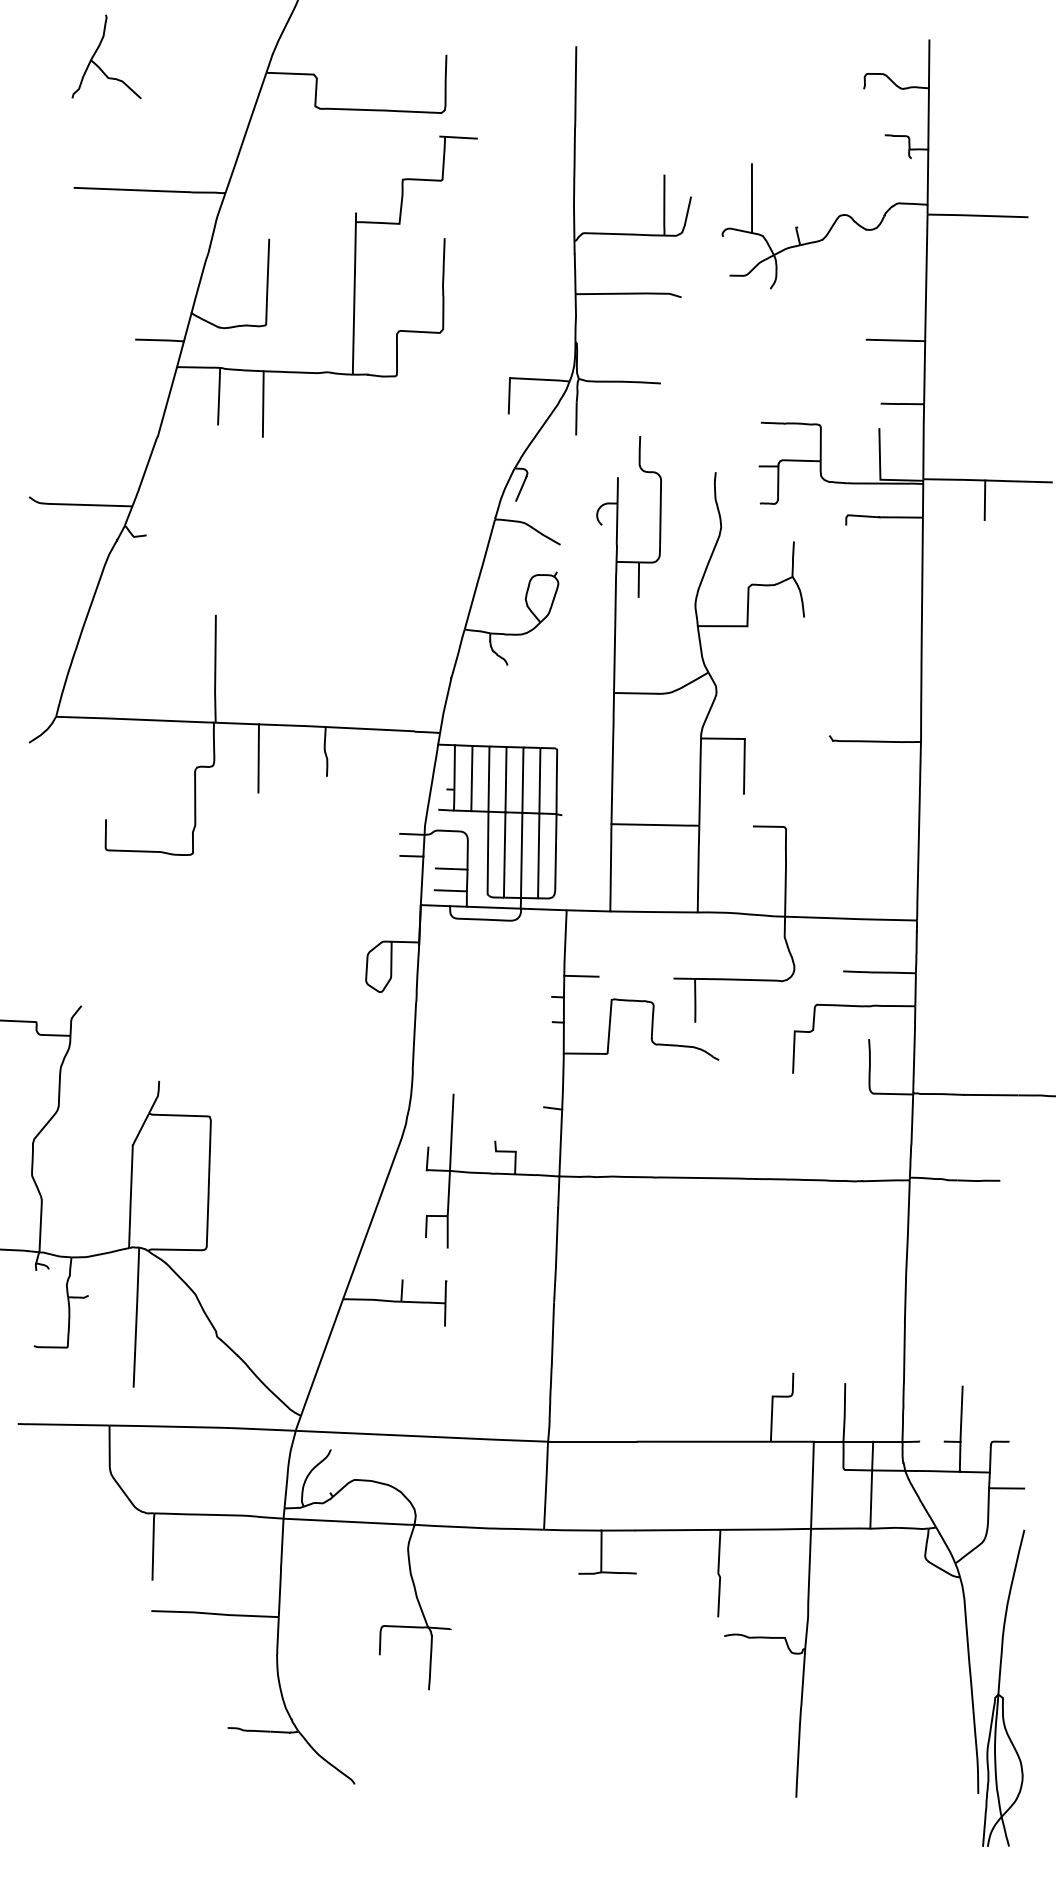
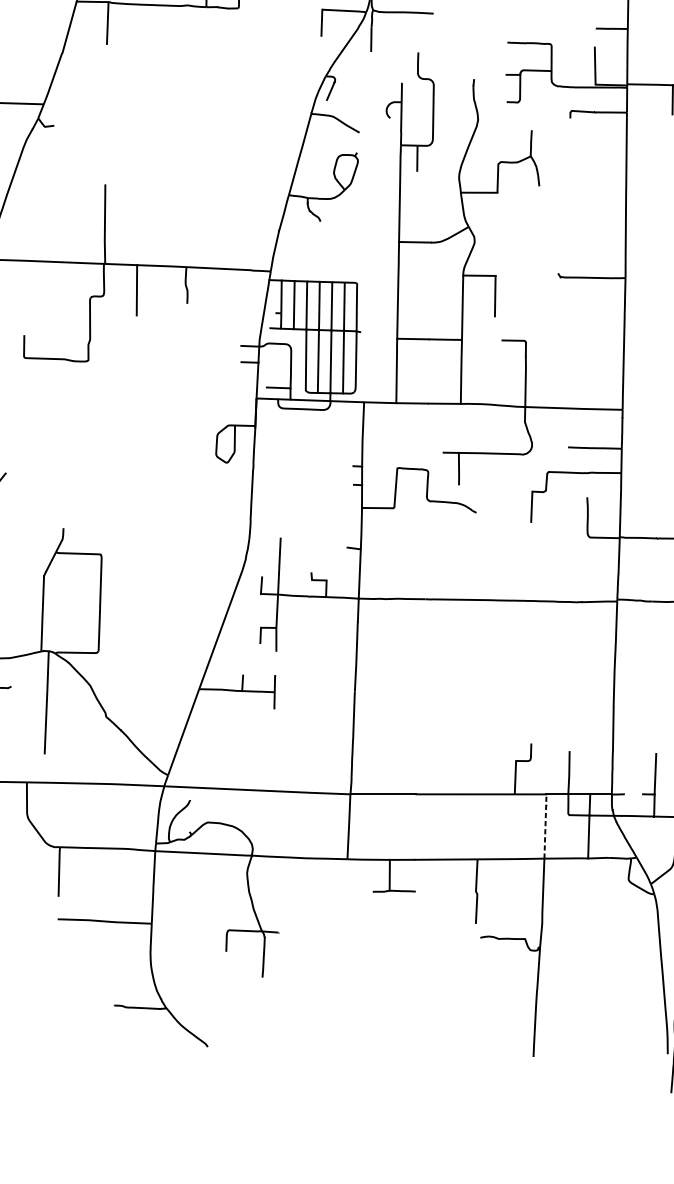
line: (262, 403) -> (139, 28), removed
line: (451, 868) -> (279, 371), removed
line: (581, 975) -> (375, 450), removed
line: (812, 1484) -> (545, 825), solid -> dashed

